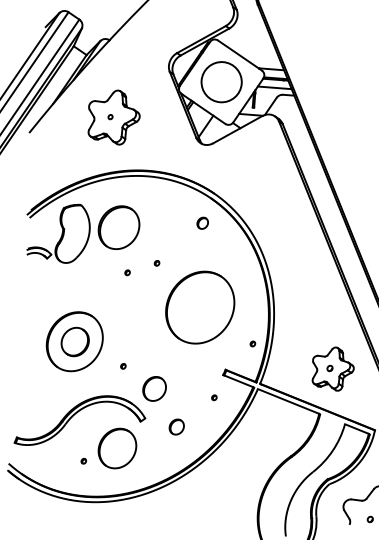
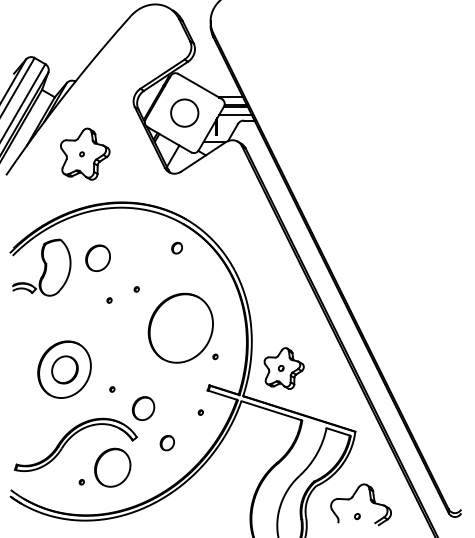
circle: (221, 81) -> (184, 112), size x0.71
part: (118, 226) -> (97, 257), size x0.62
part: (253, 343) -> (215, 356), moved
part: (332, 368) -> (283, 368), moved

